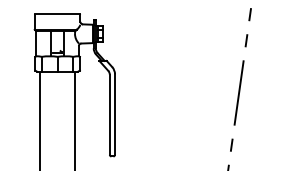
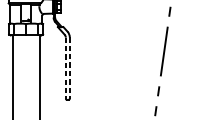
line: (109, 115) -> (65, 68), solid -> dashed
line: (115, 115) -> (70, 68), solid -> dashed

